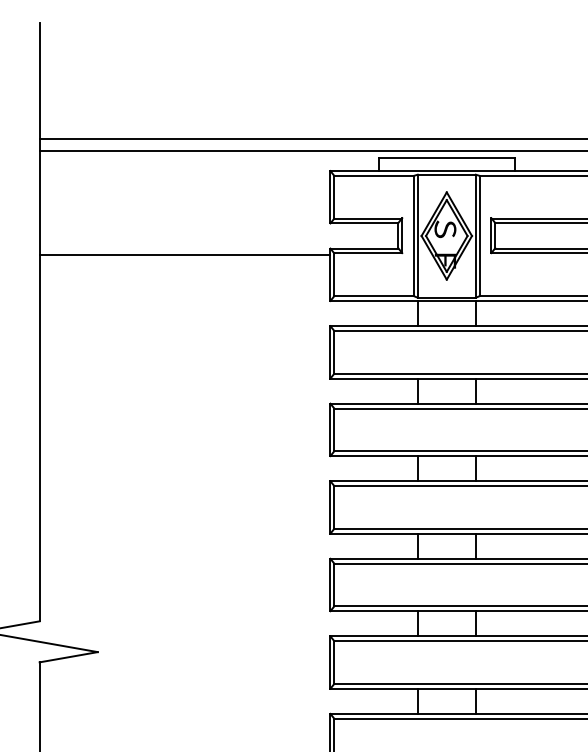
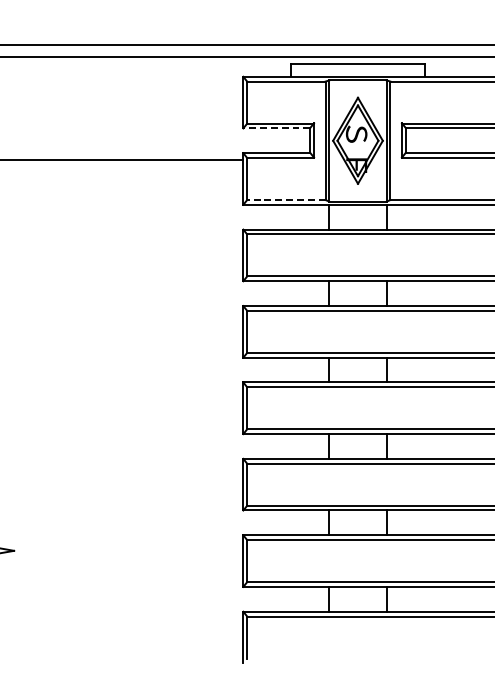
line: (364, 223) -> (276, 128), solid -> dashed
line: (374, 296) -> (286, 200), solid -> dashed

